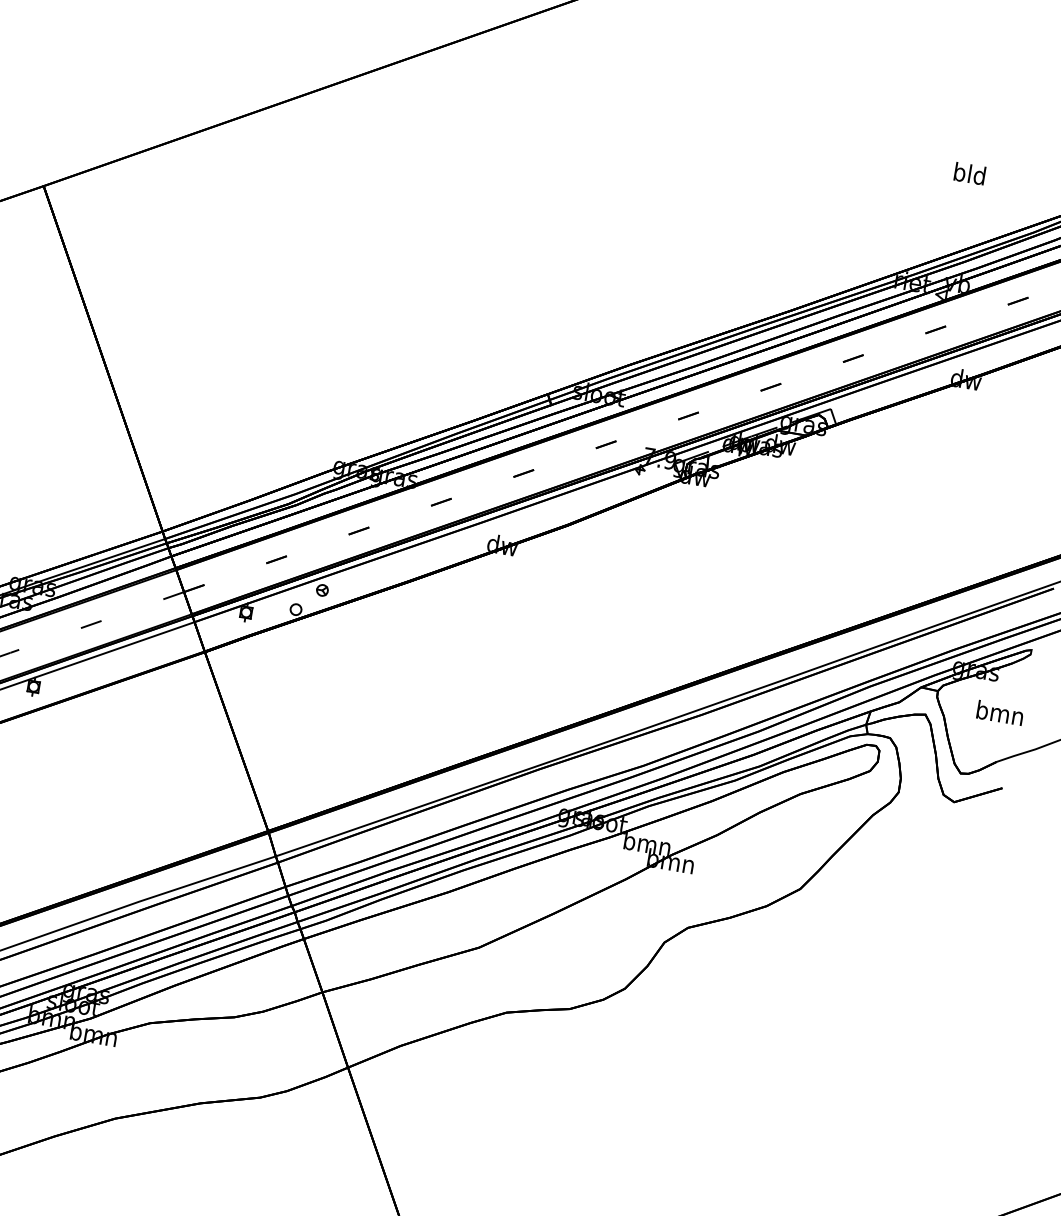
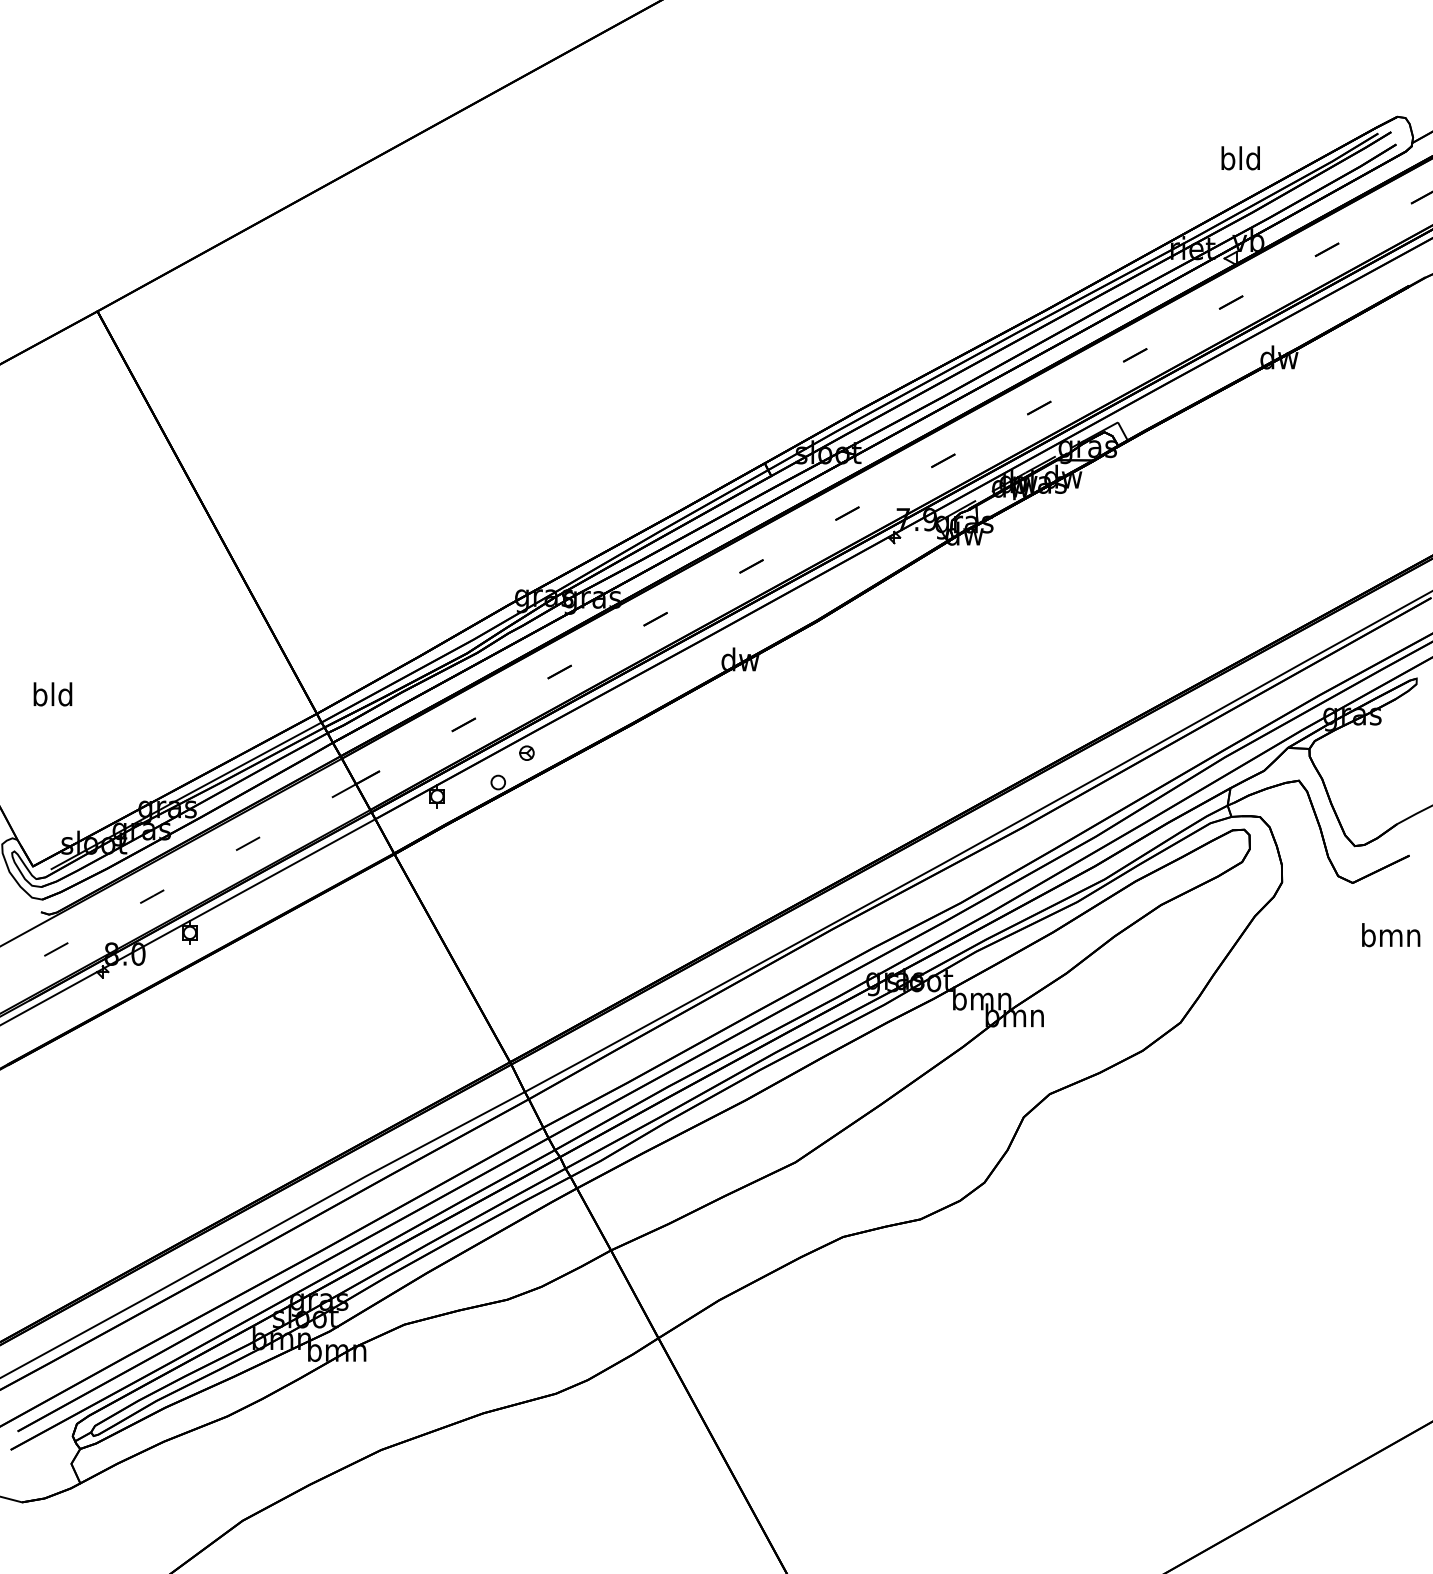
text: (969, 173) -> (1240, 158), moved
text: (1000, 713) -> (1391, 935), moved

